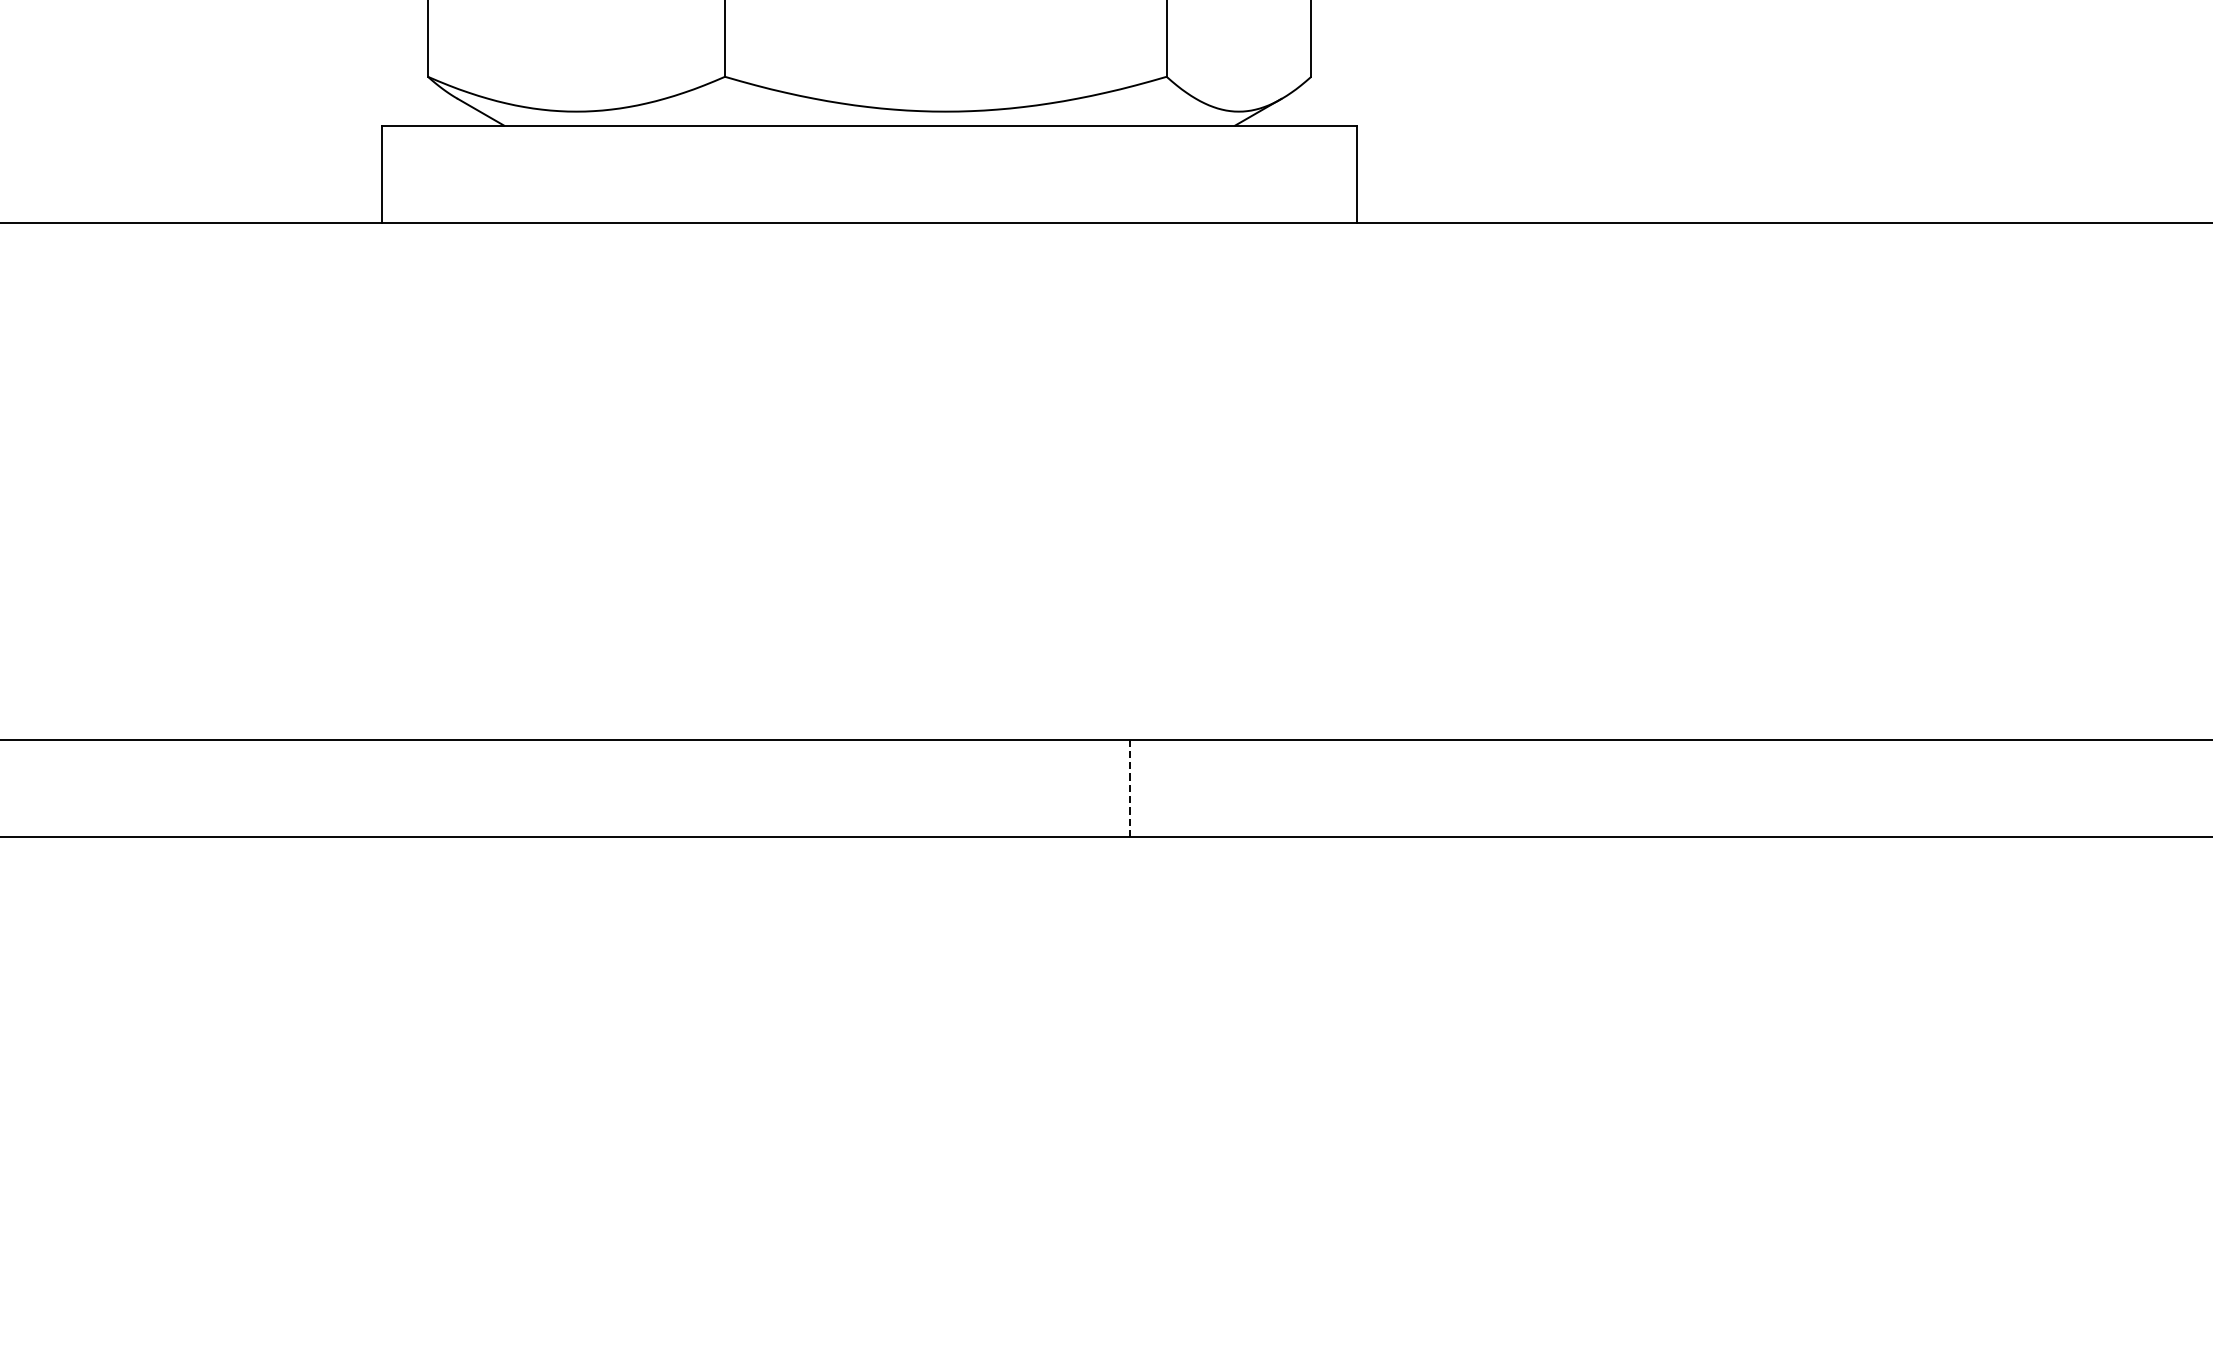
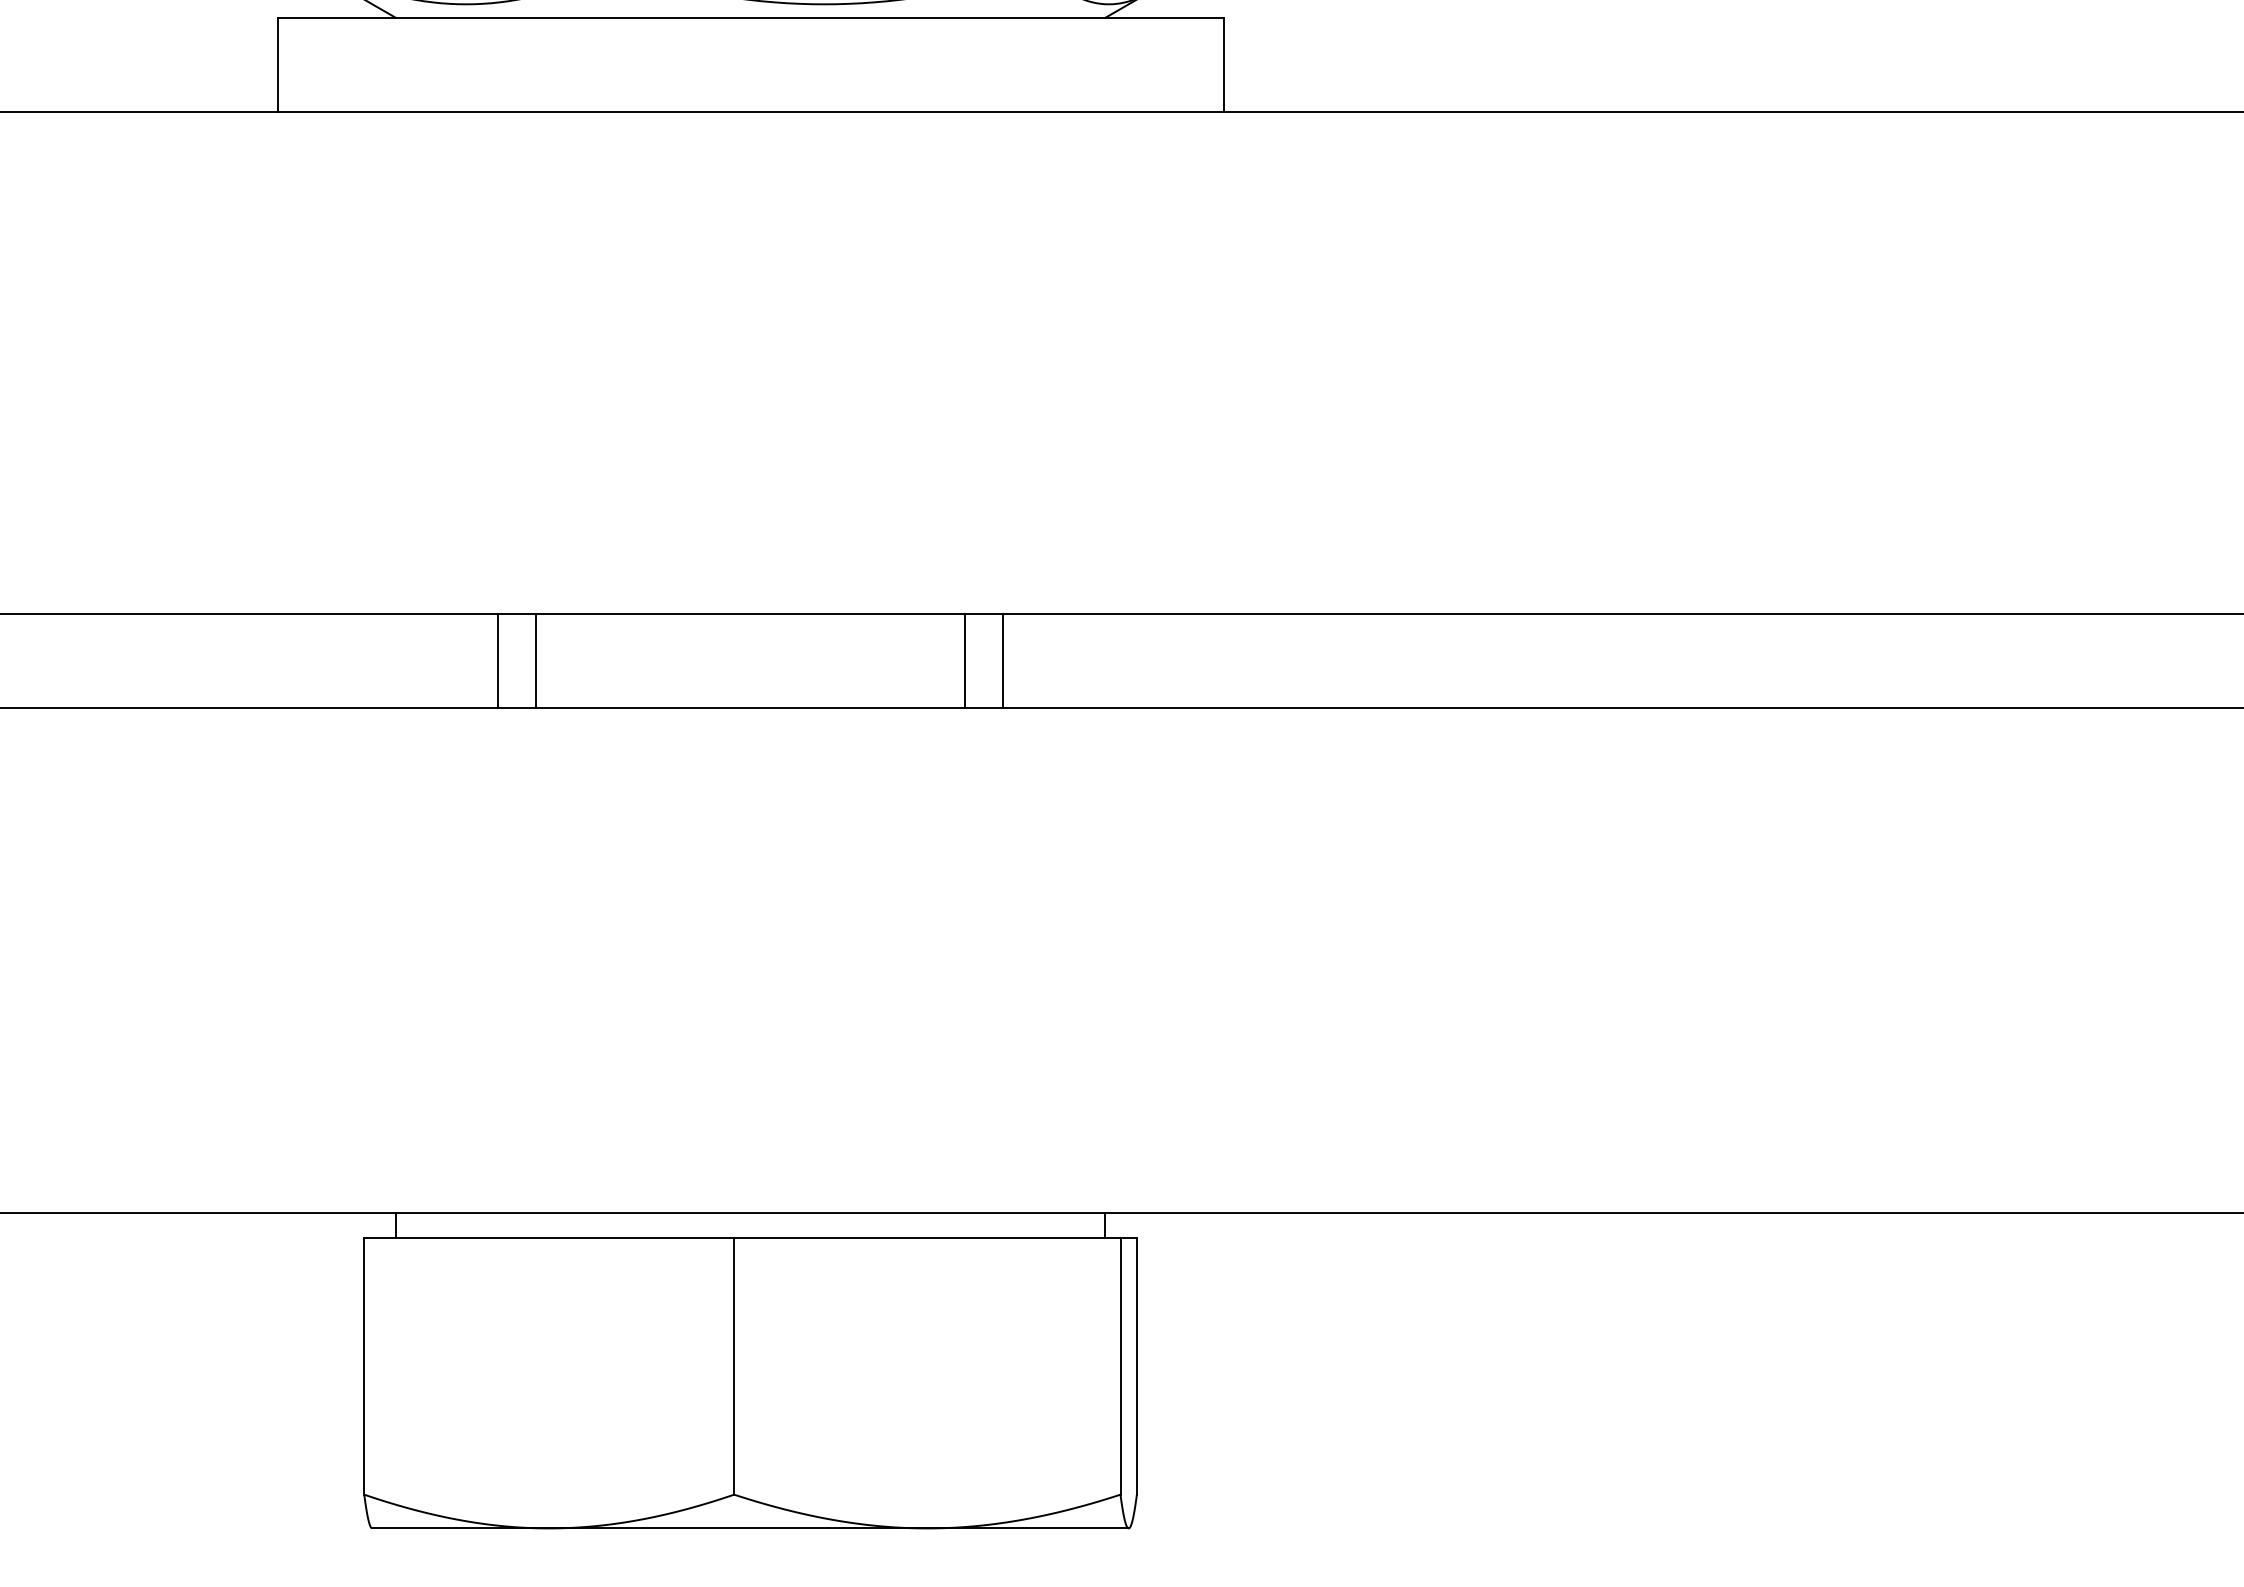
line: (609, 787) -> (498, 660), added
line: (649, 787) -> (536, 660), added
line: (1091, 787) -> (965, 660), added
line: (1129, 787) -> (1002, 660), dashed -> solid

